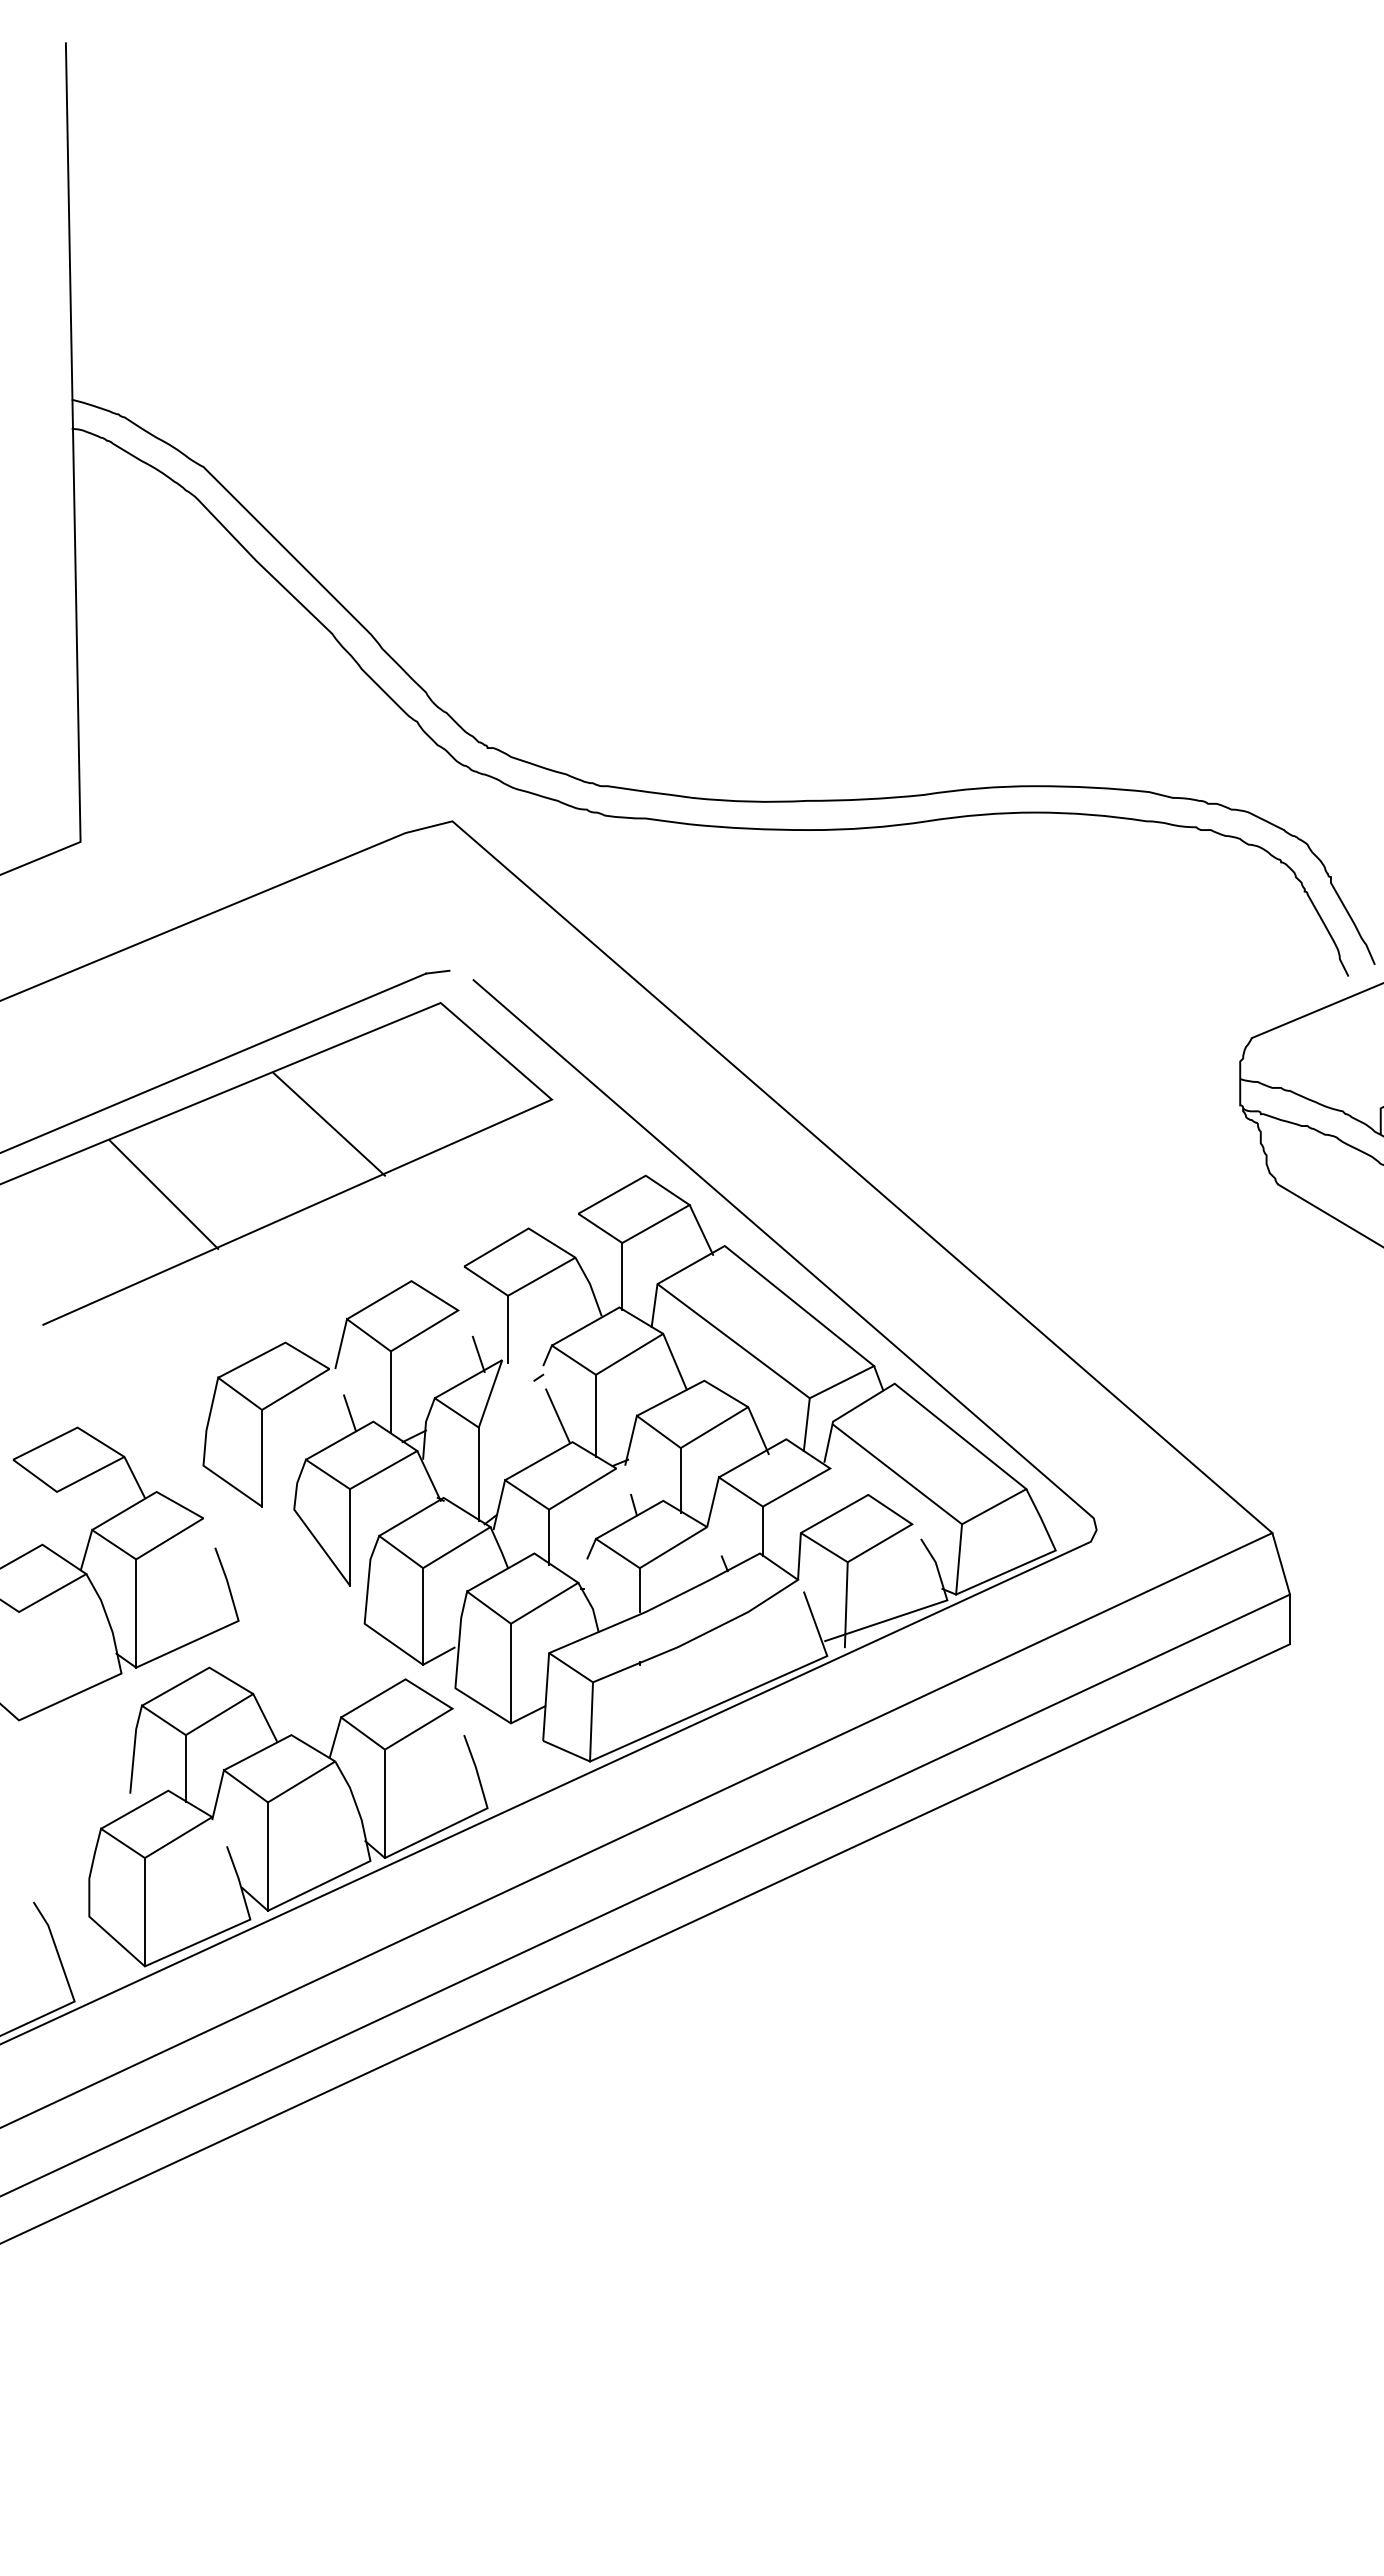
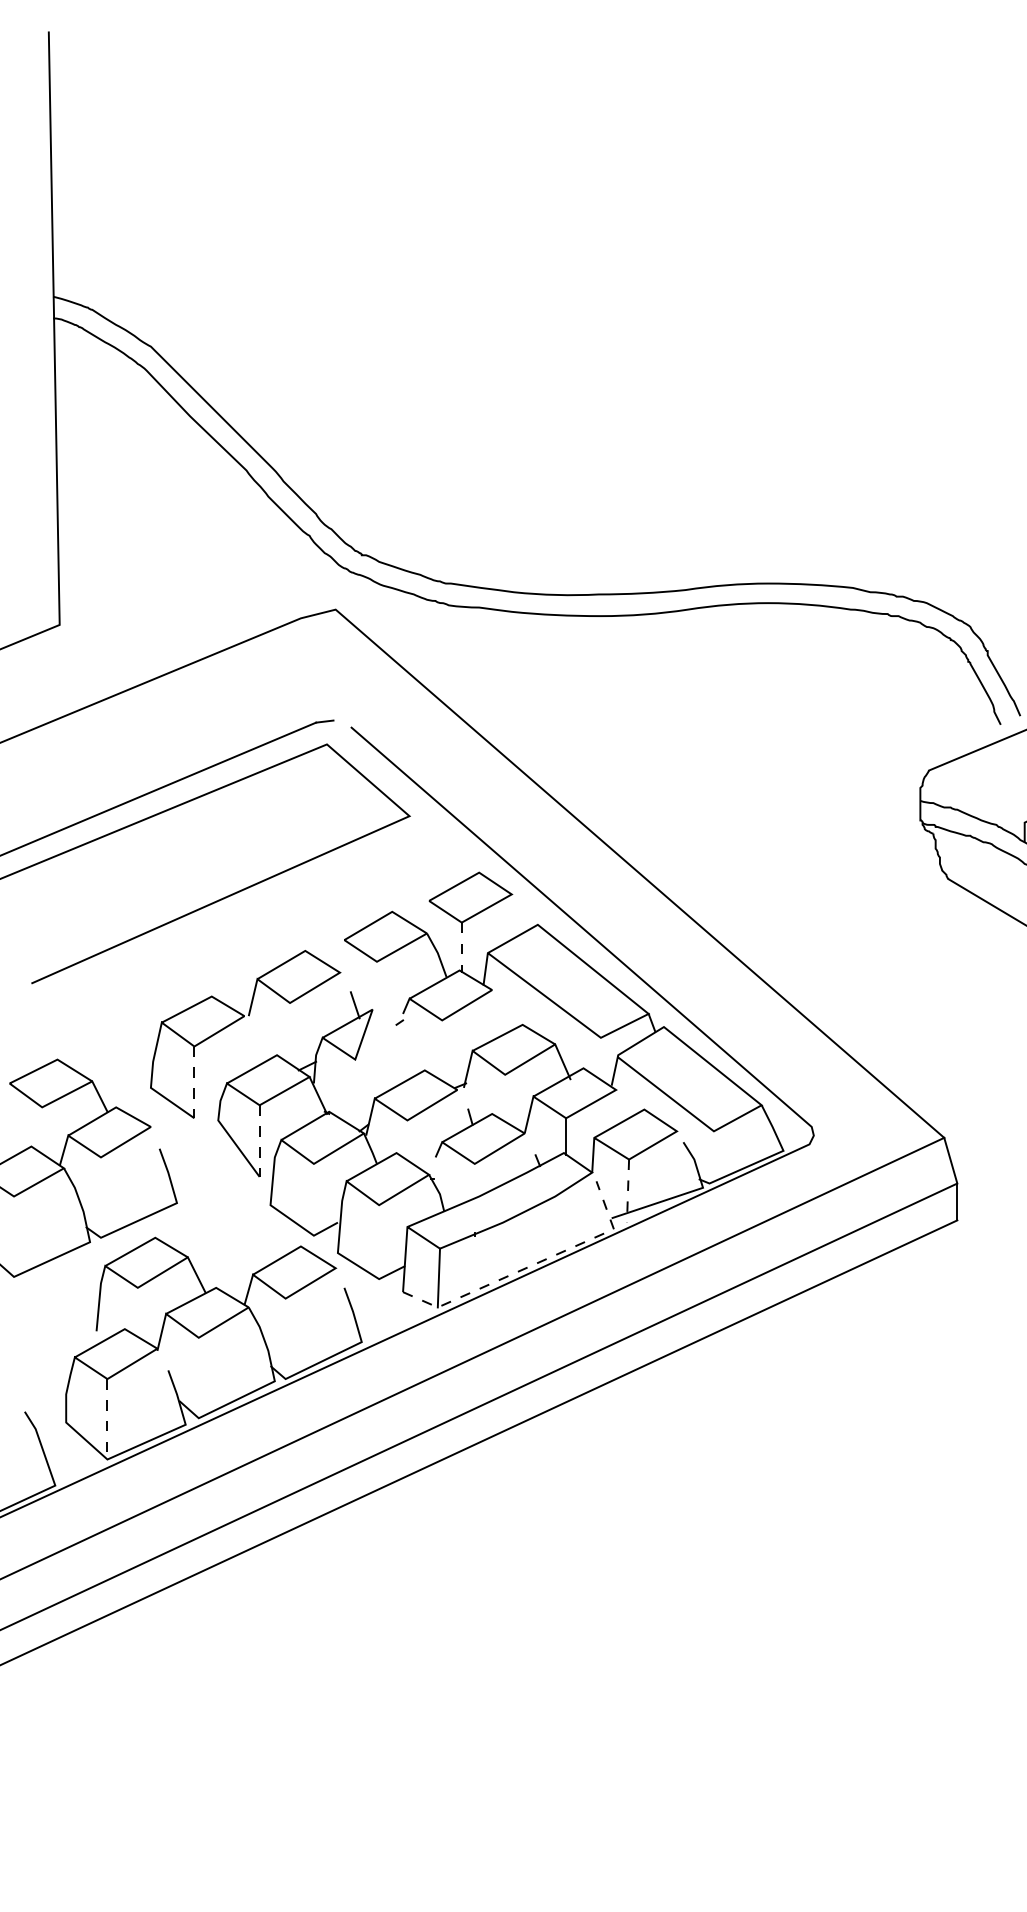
line: (328, 1124) -> (243, 834), removed
line: (163, 1194) -> (121, 886), removed
line: (701, 1229) -> (520, 912), removed
line: (622, 1276) -> (461, 947), solid -> dashed
line: (508, 1329) -> (377, 986), removed
line: (674, 1361) -> (500, 1010), removed
line: (390, 1392) -> (289, 1033), removed
line: (349, 1412) -> (259, 1048), removed
line: (557, 1415) -> (413, 1050), removed
line: (595, 1415) -> (441, 1050), removed
line: (806, 1424) -> (598, 1057), removed
line: (262, 1458) -> (194, 1082), solid -> dashed
line: (478, 1474) -> (355, 1094), removed
line: (680, 1480) -> (504, 1098), removed
line: (349, 1537) -> (259, 1141), solid -> dashed
line: (549, 1537) -> (407, 1141), removed
line: (959, 1559) -> (712, 1157), removed
line: (639, 1590) -> (474, 1180), removed
line: (846, 1604) -> (628, 1190), solid -> dashed
line: (136, 1613) -> (101, 1197), removed
line: (423, 1616) -> (314, 1199), removed
line: (511, 1673) -> (379, 1242), removed
line: (716, 1705) -> (531, 1265), solid -> dashed
line: (185, 1768) -> (137, 1312), removed
line: (384, 1803) -> (285, 1338), removed
line: (267, 1856) -> (198, 1377), removed
line: (144, 1912) -> (107, 1419), solid -> dashed

